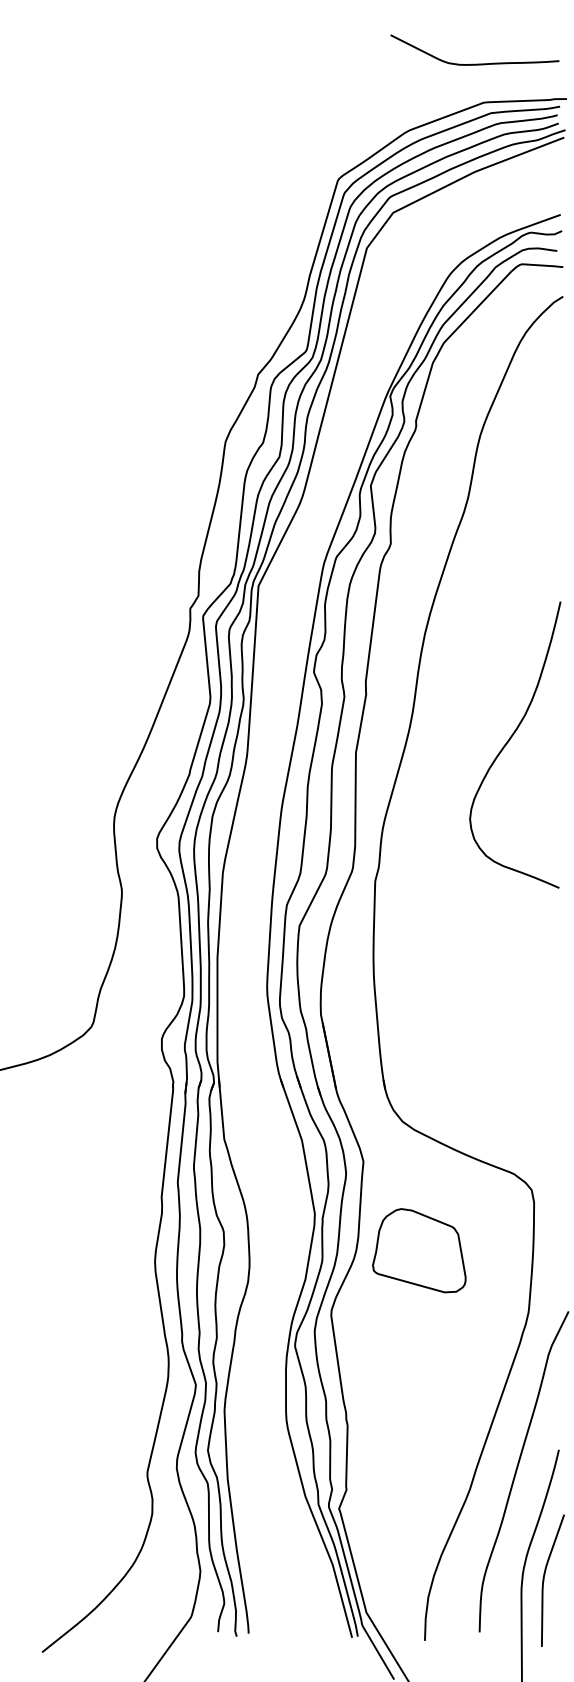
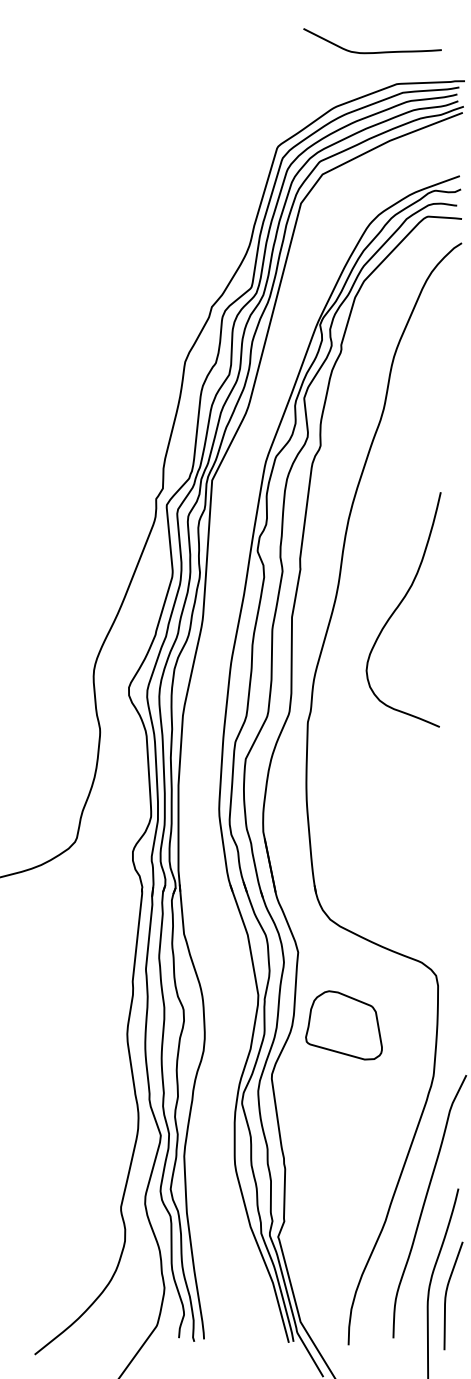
curve: (474, 64) -> (372, 52), moved
curve: (510, 740) -> (399, 606), moved

